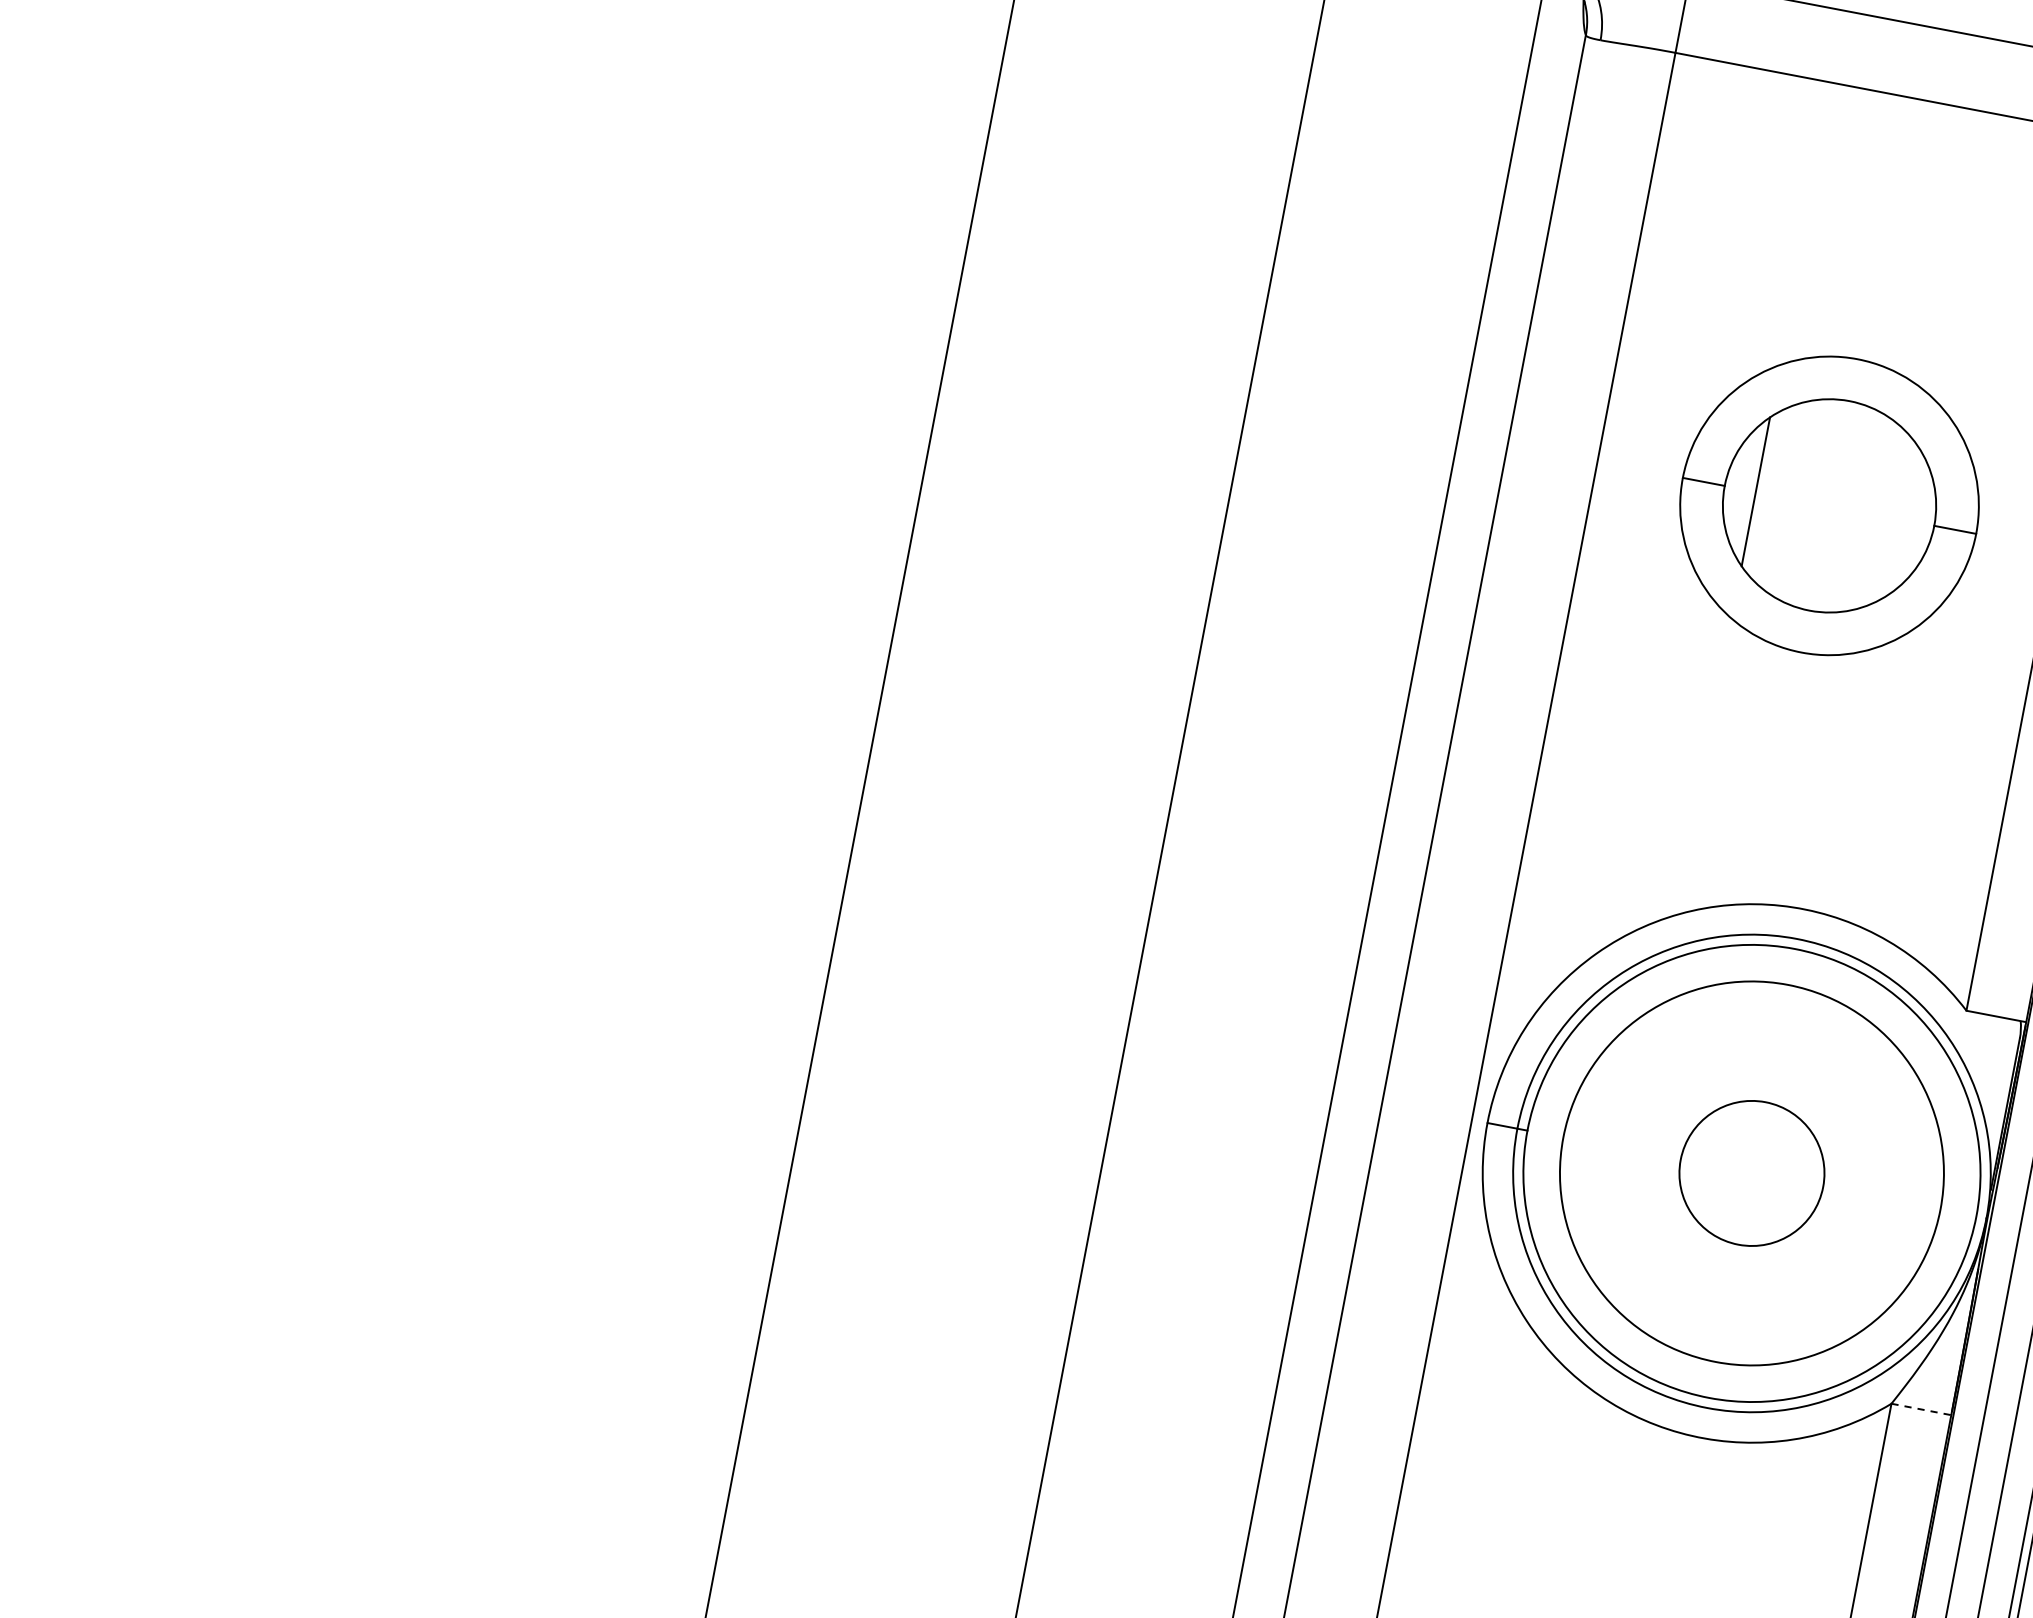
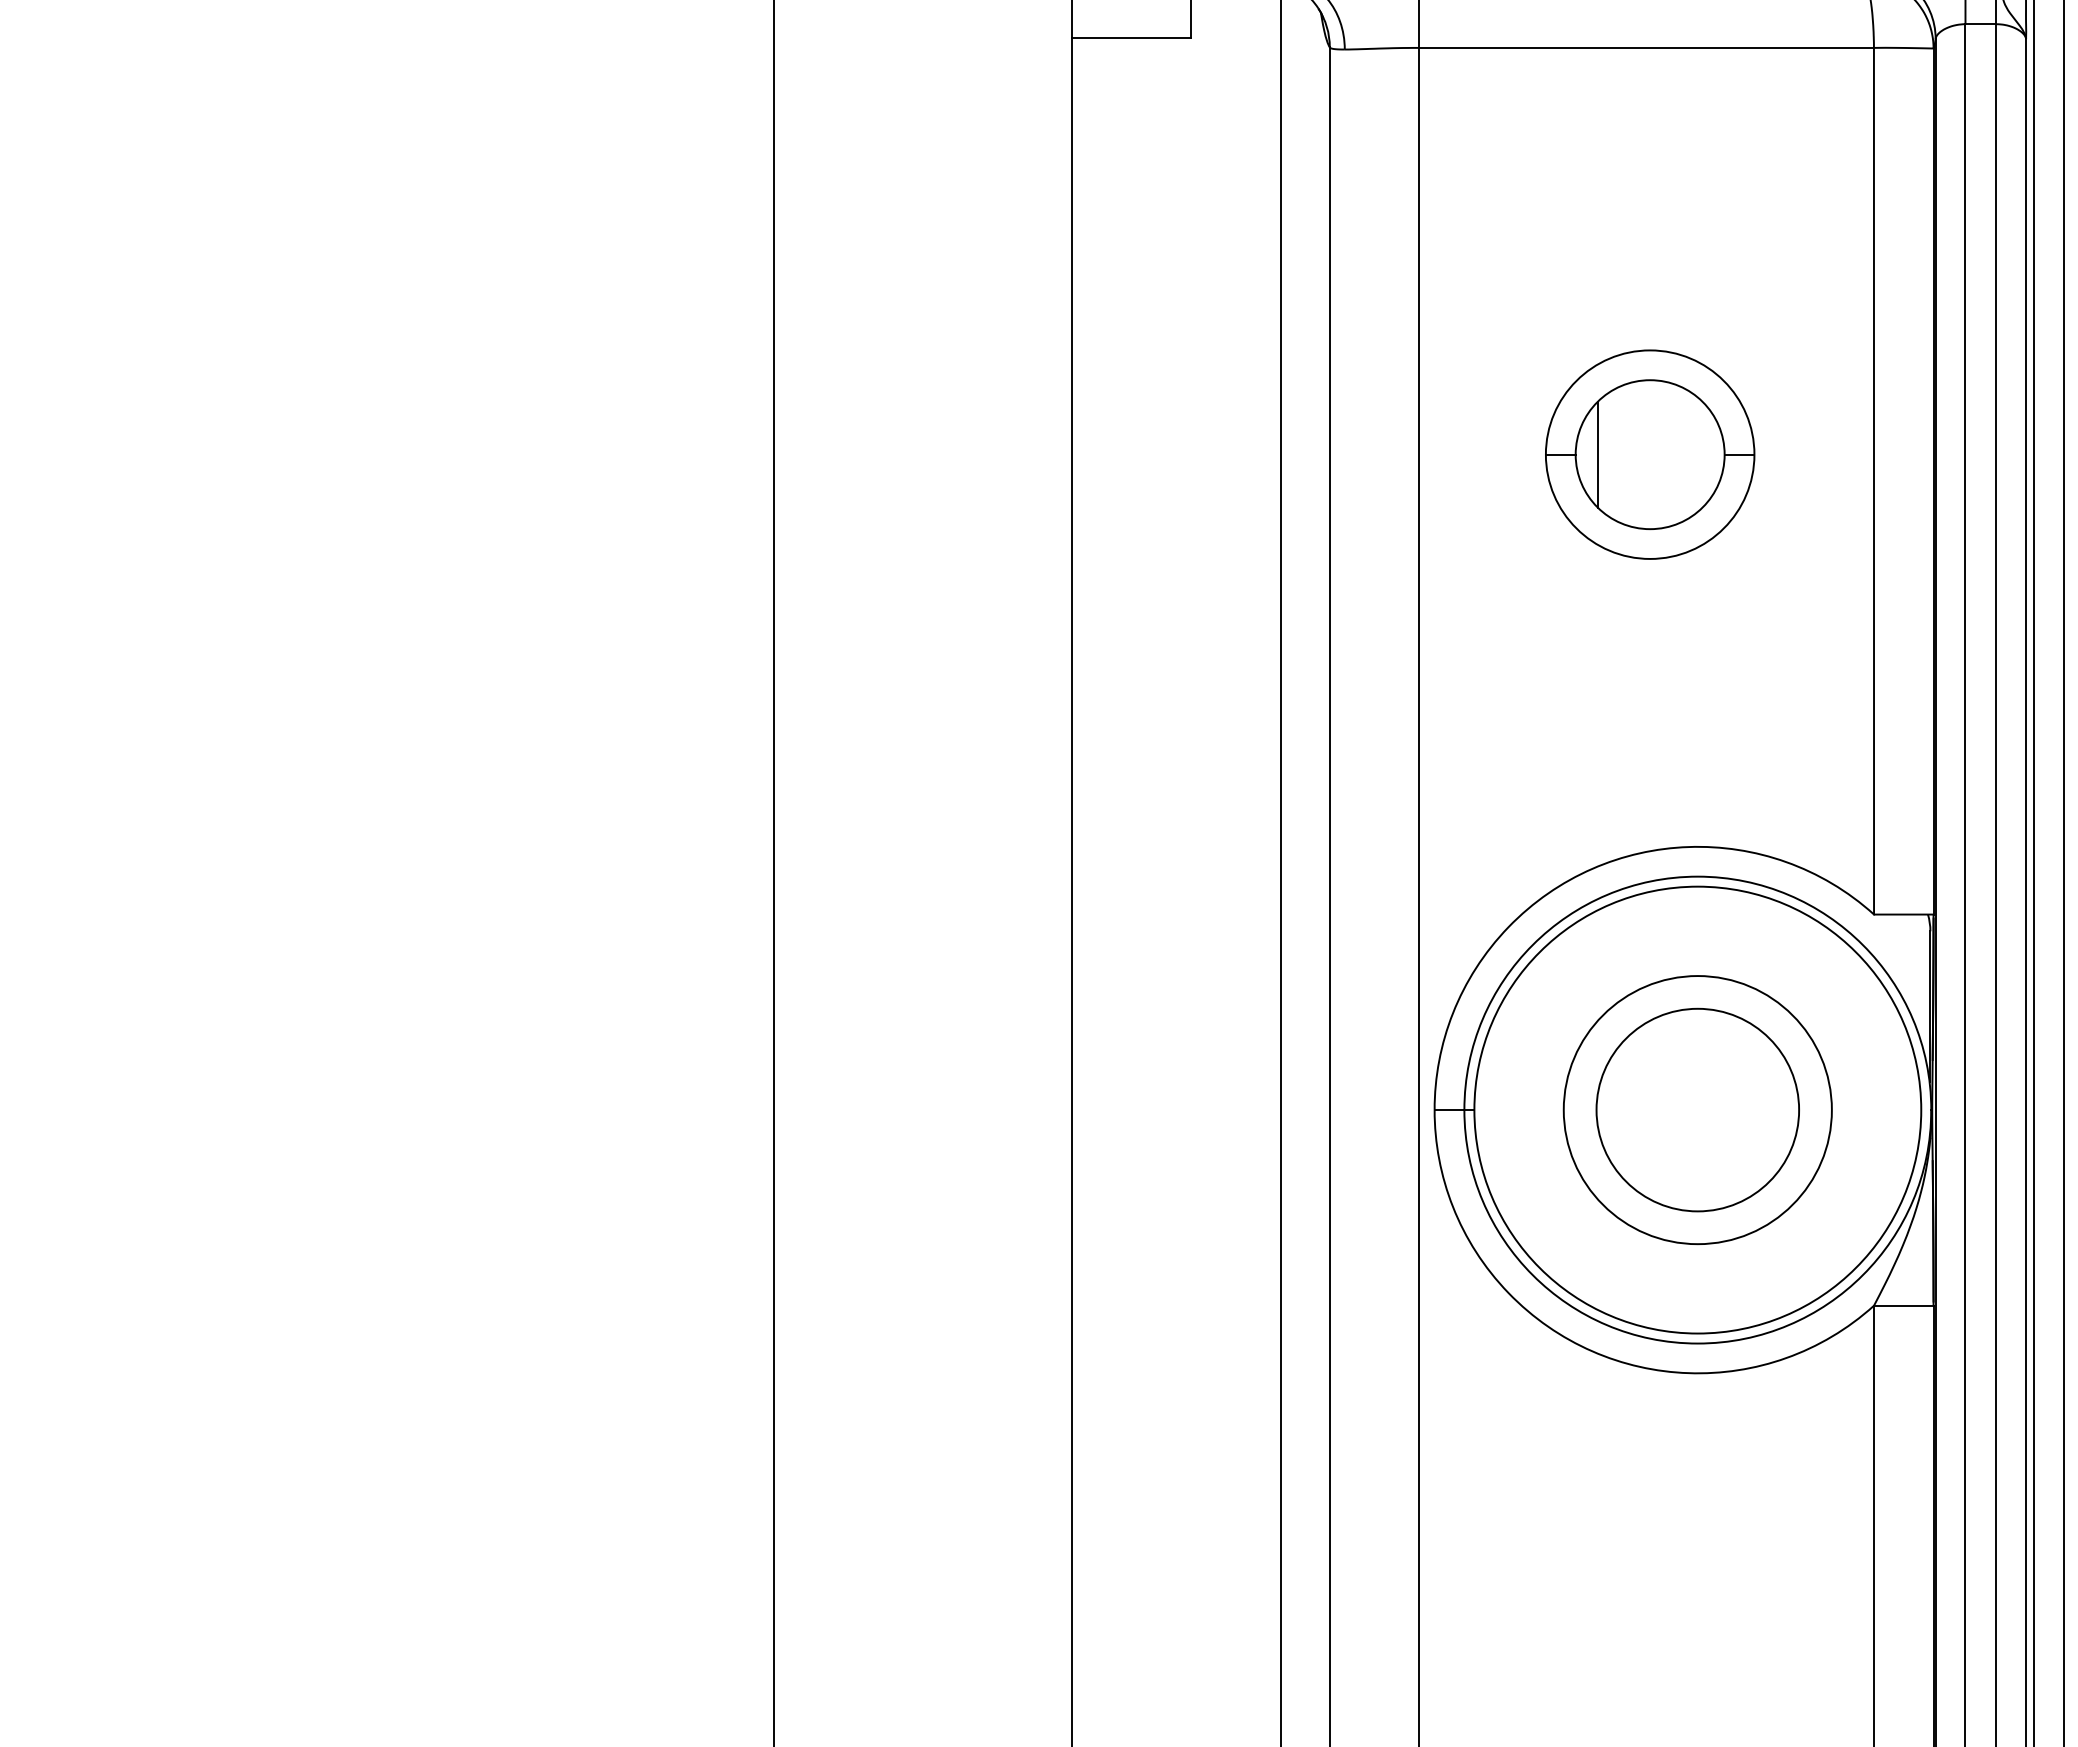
part: (1830, 505) -> (1650, 454), size x0.71
circle: (1751, 1172) -> (1697, 1109), size x1.43
circle: (1751, 1173) -> (1697, 1110), size x0.71
line: (1921, 1409) -> (1903, 1305), dashed -> solid

